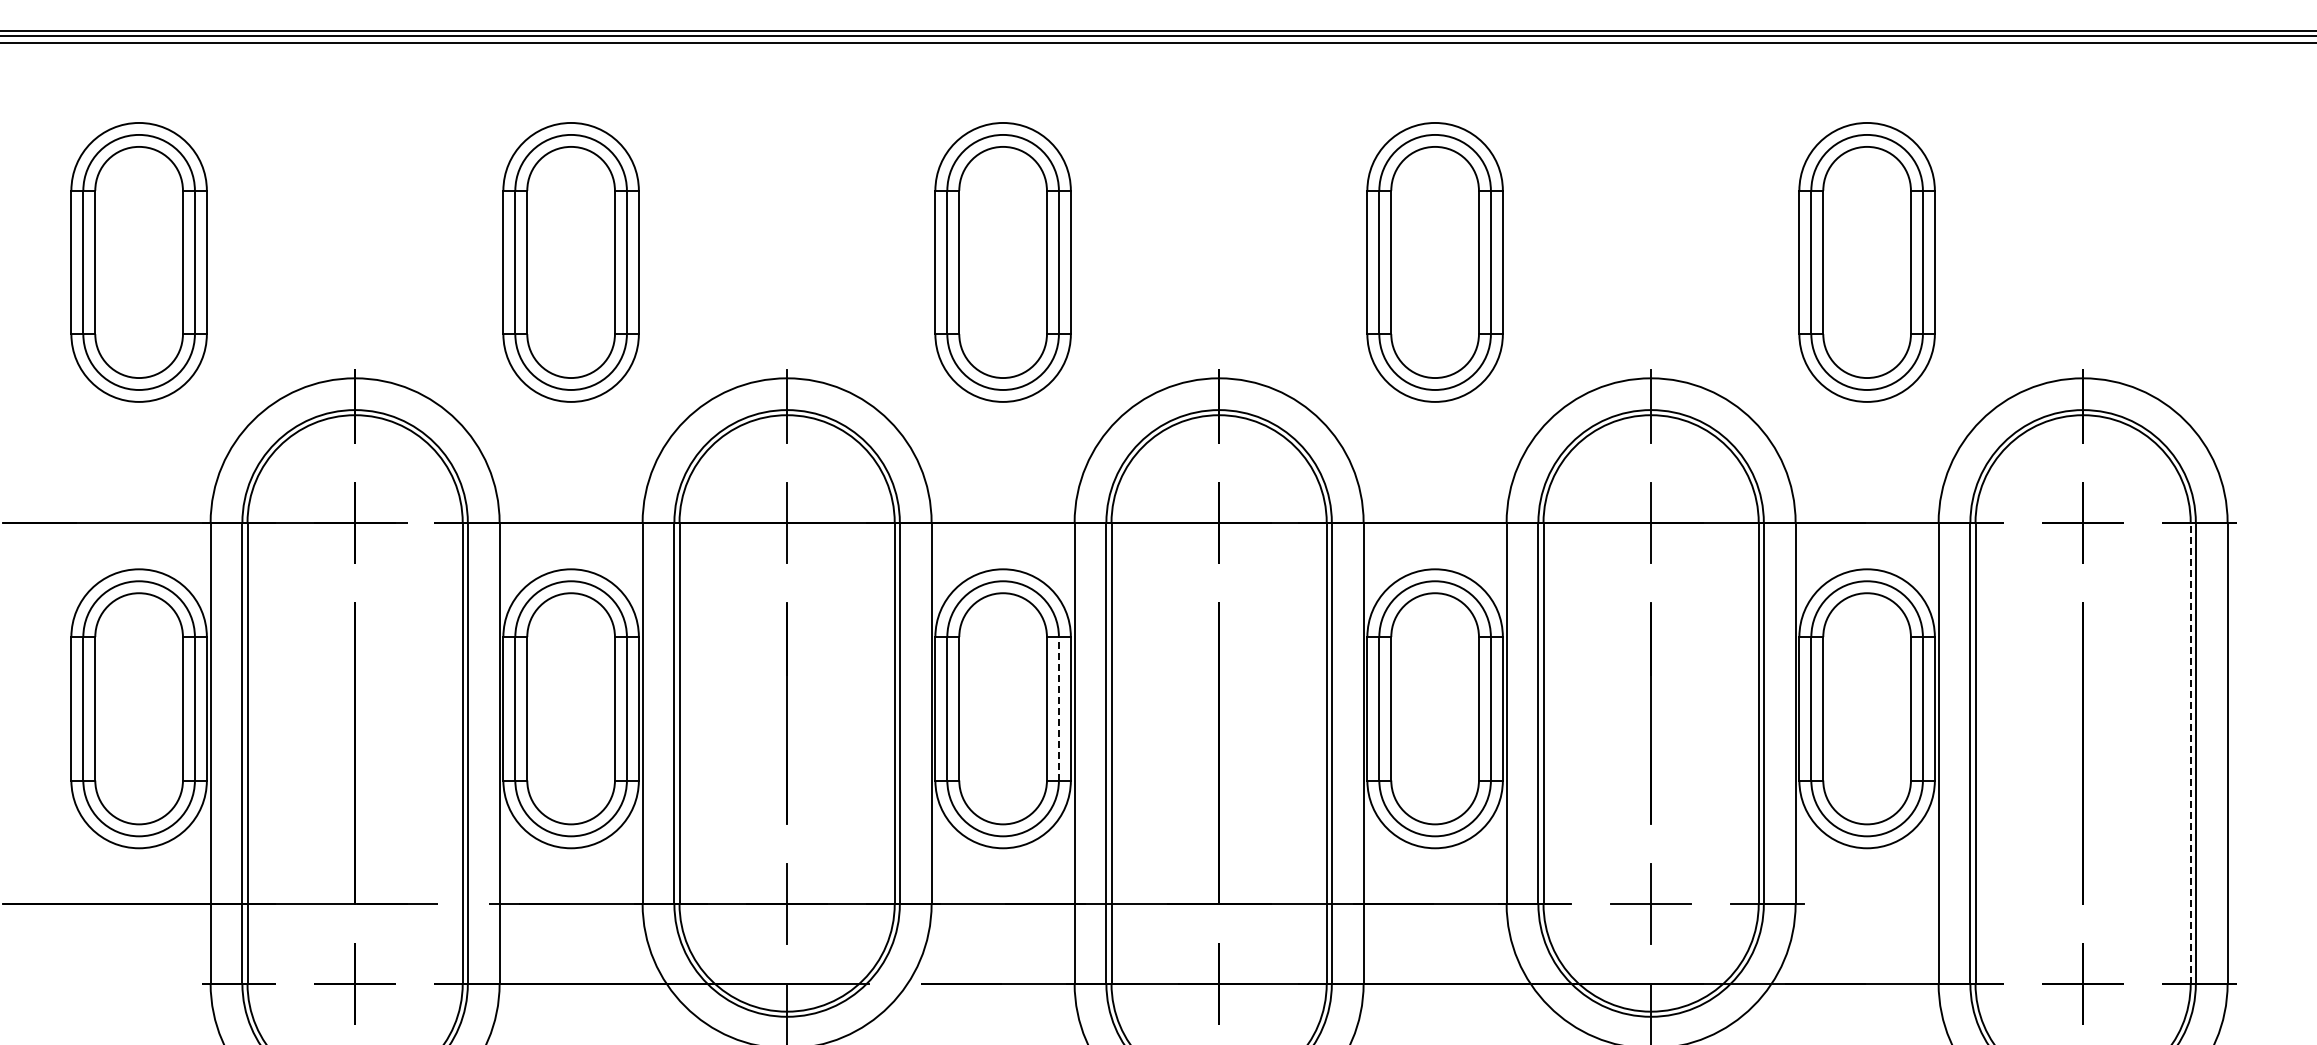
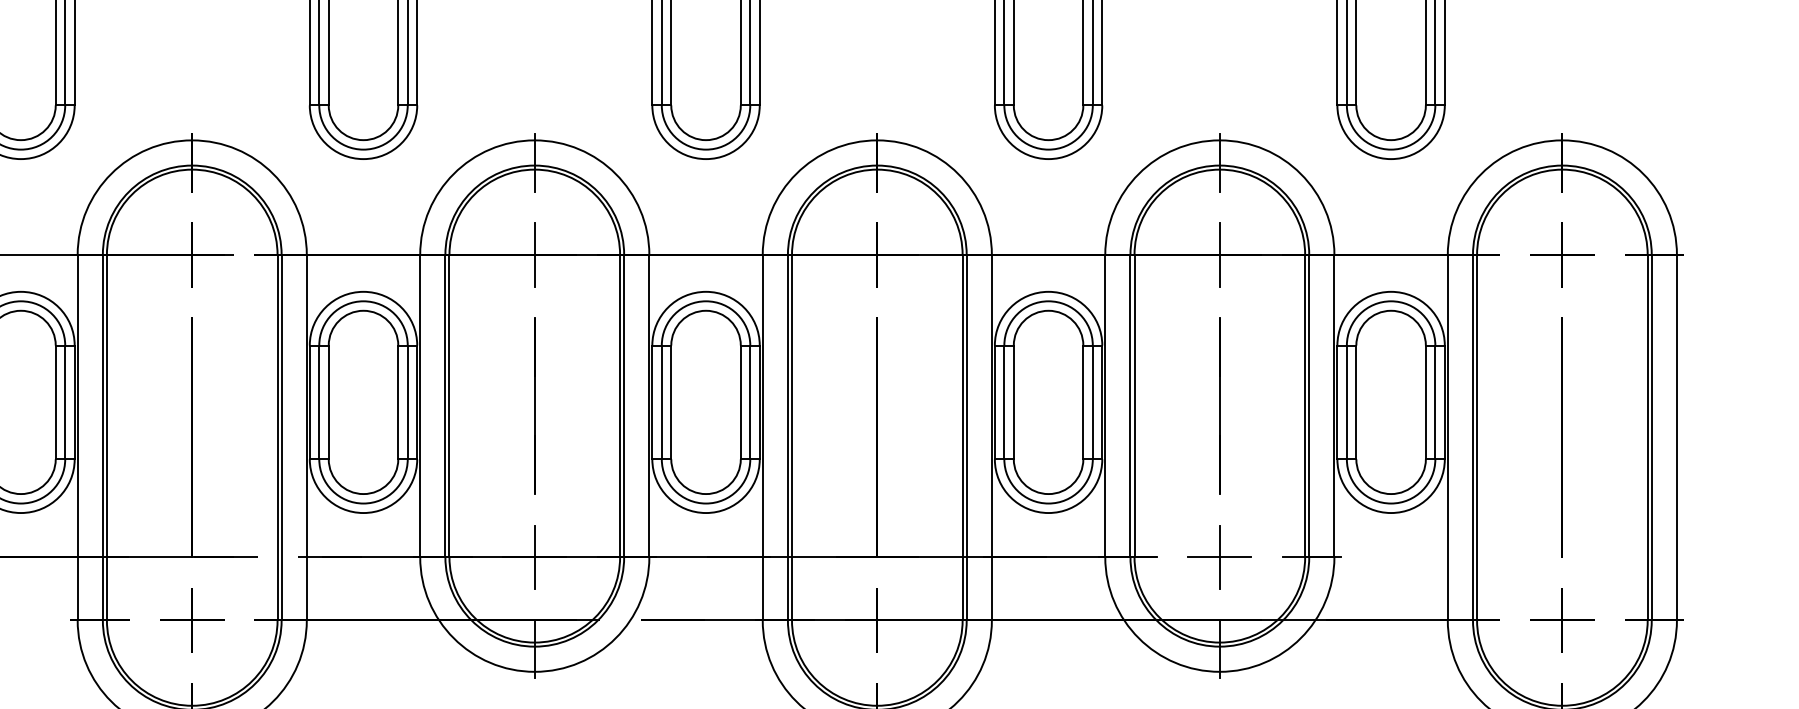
line: (1058, 708) -> (749, 402), dashed -> solid
line: (2190, 752) -> (1647, 437), dashed -> solid

